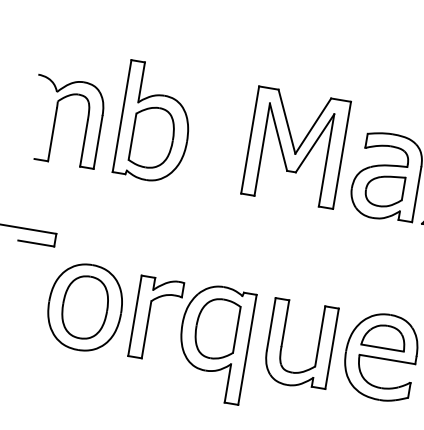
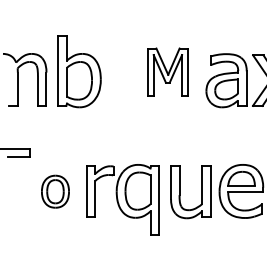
part: (295, 146) -> (167, 71), size x0.7
part: (85, 307) -> (55, 191), size x0.6

